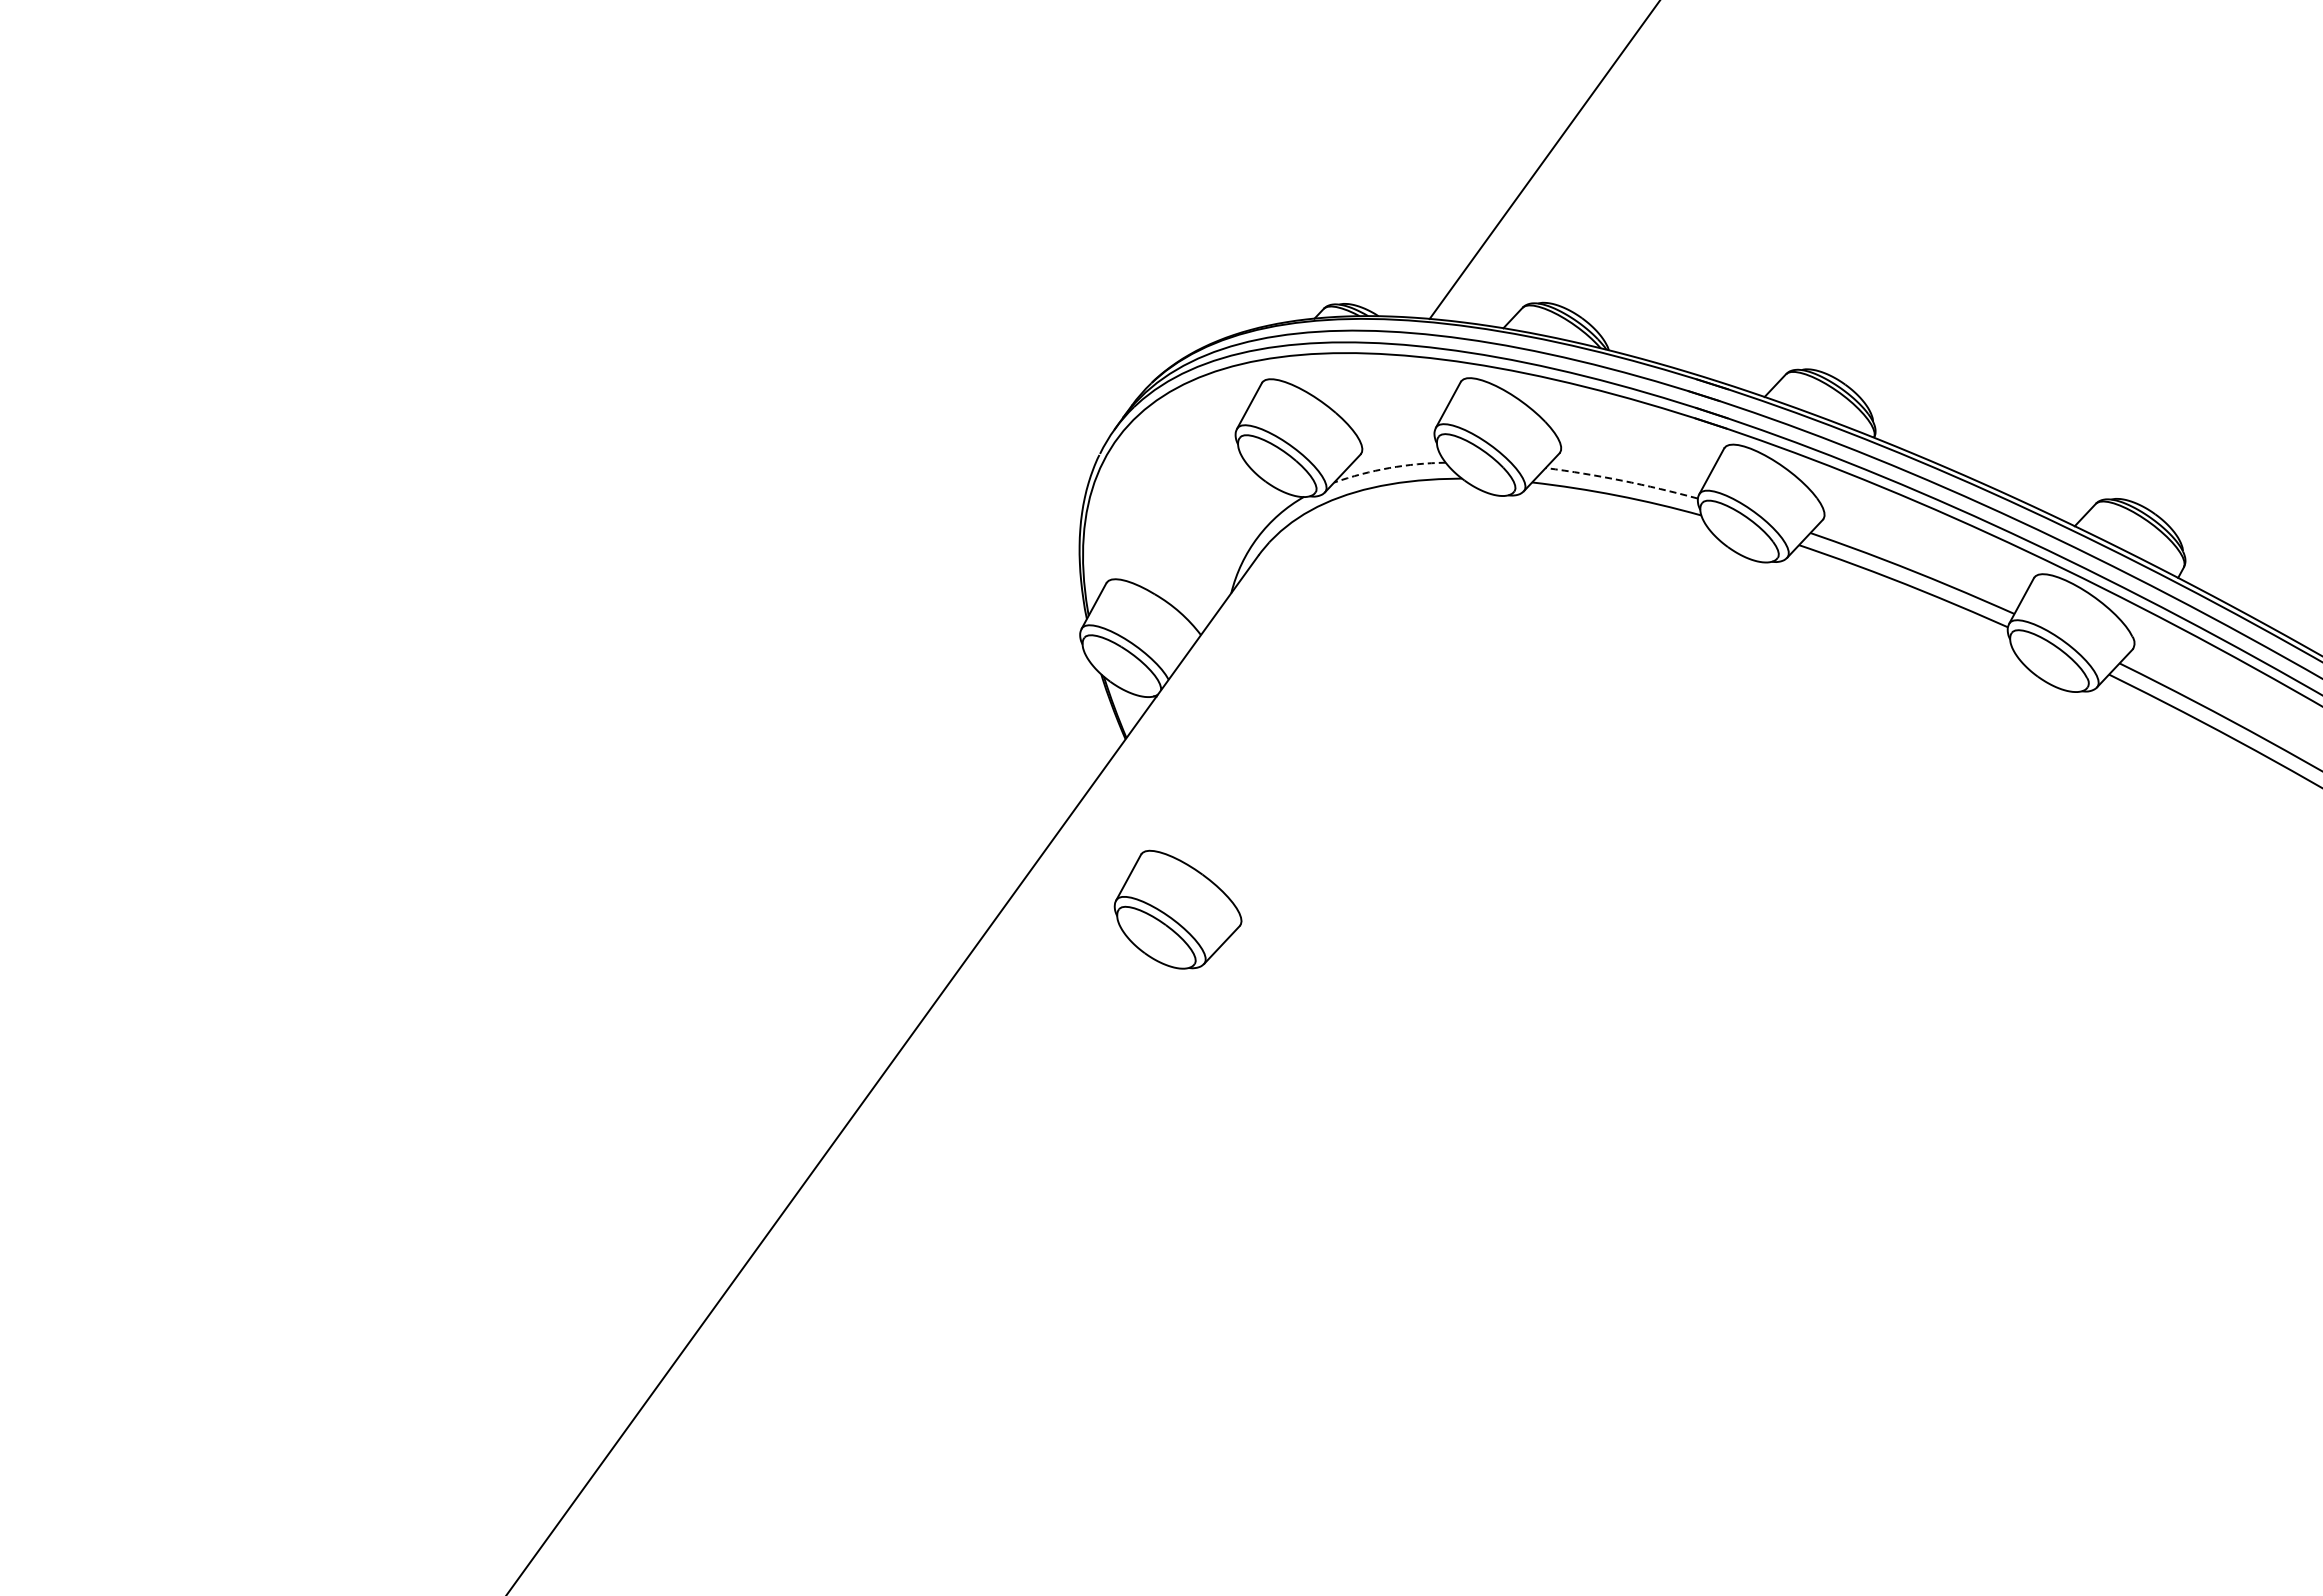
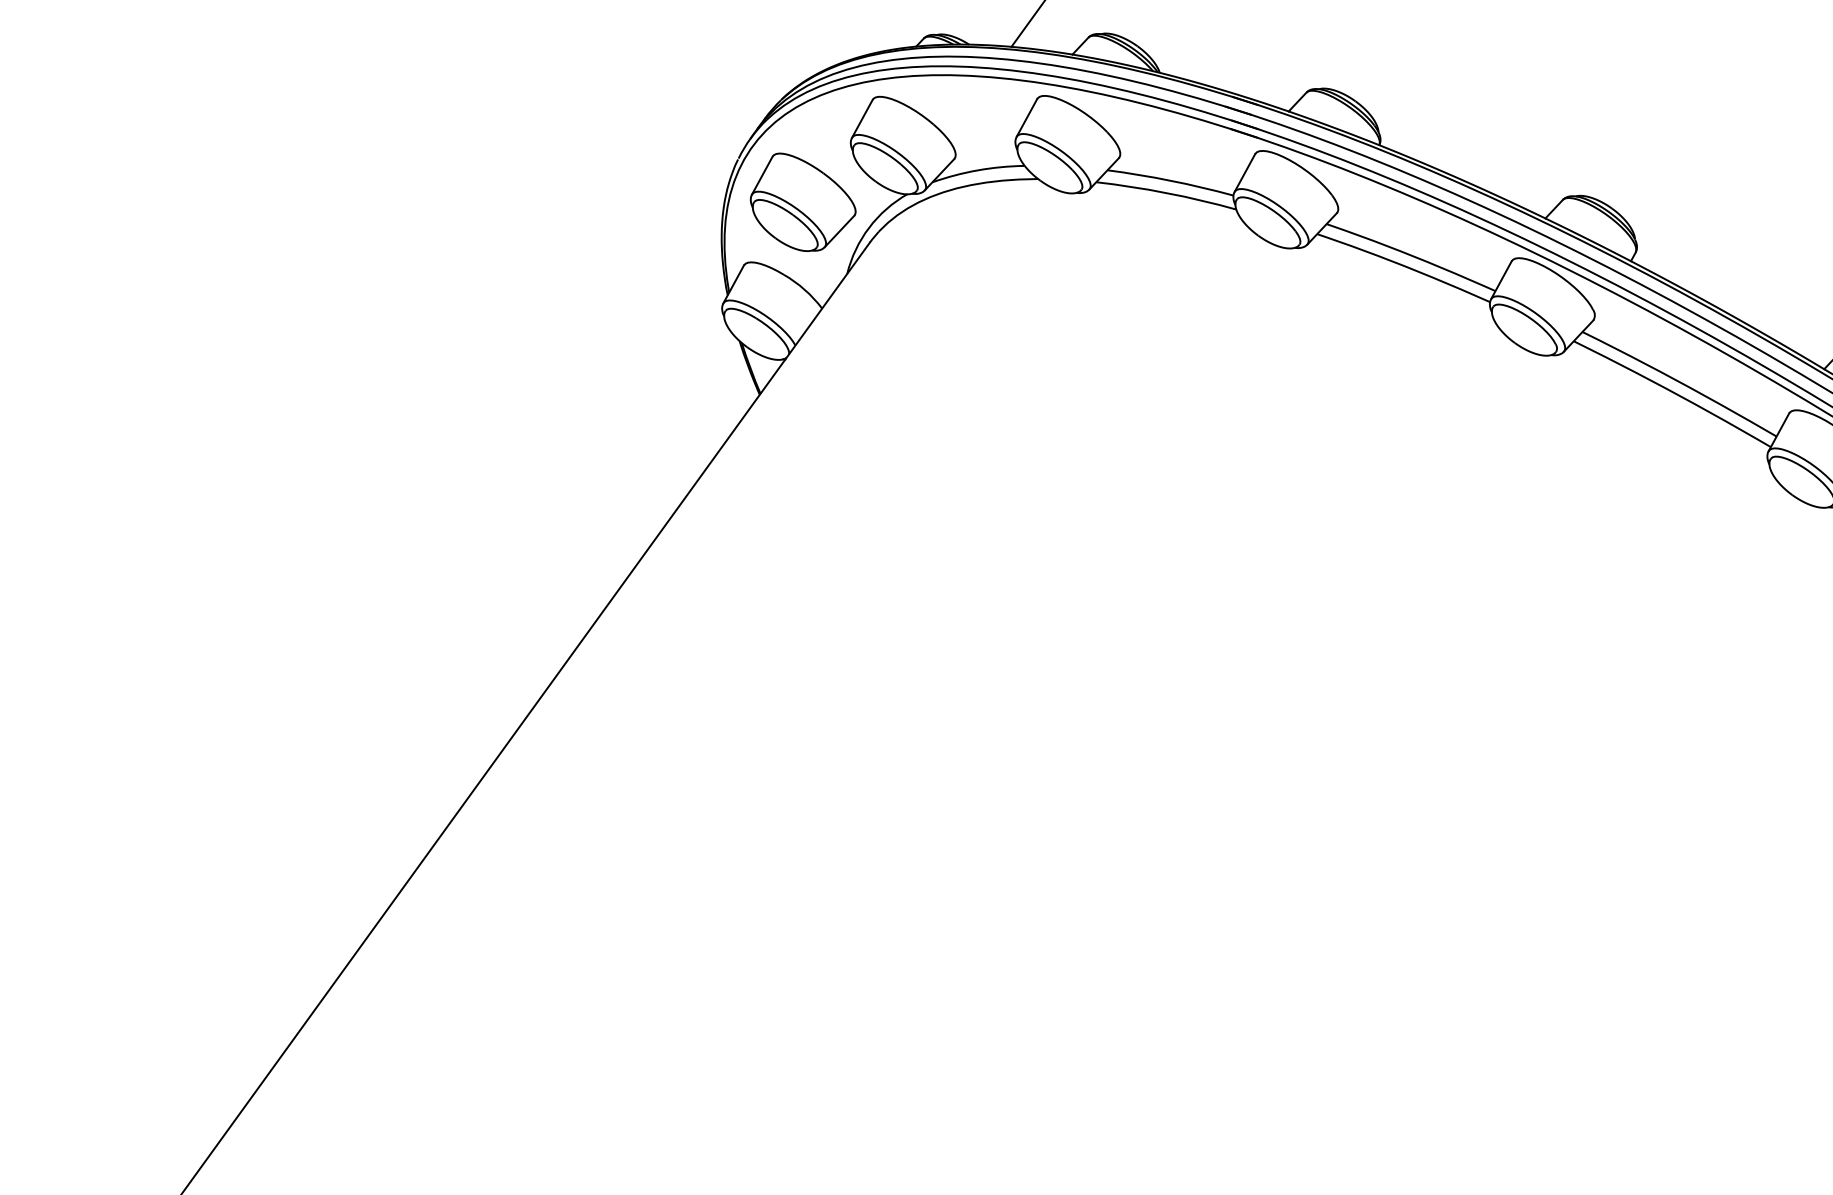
arc: (1389, 468) -> (978, 170), dashed -> solid
arc: (1622, 480) -> (1171, 180), dashed -> solid
part: (1177, 909) -> (802, 202), moved

